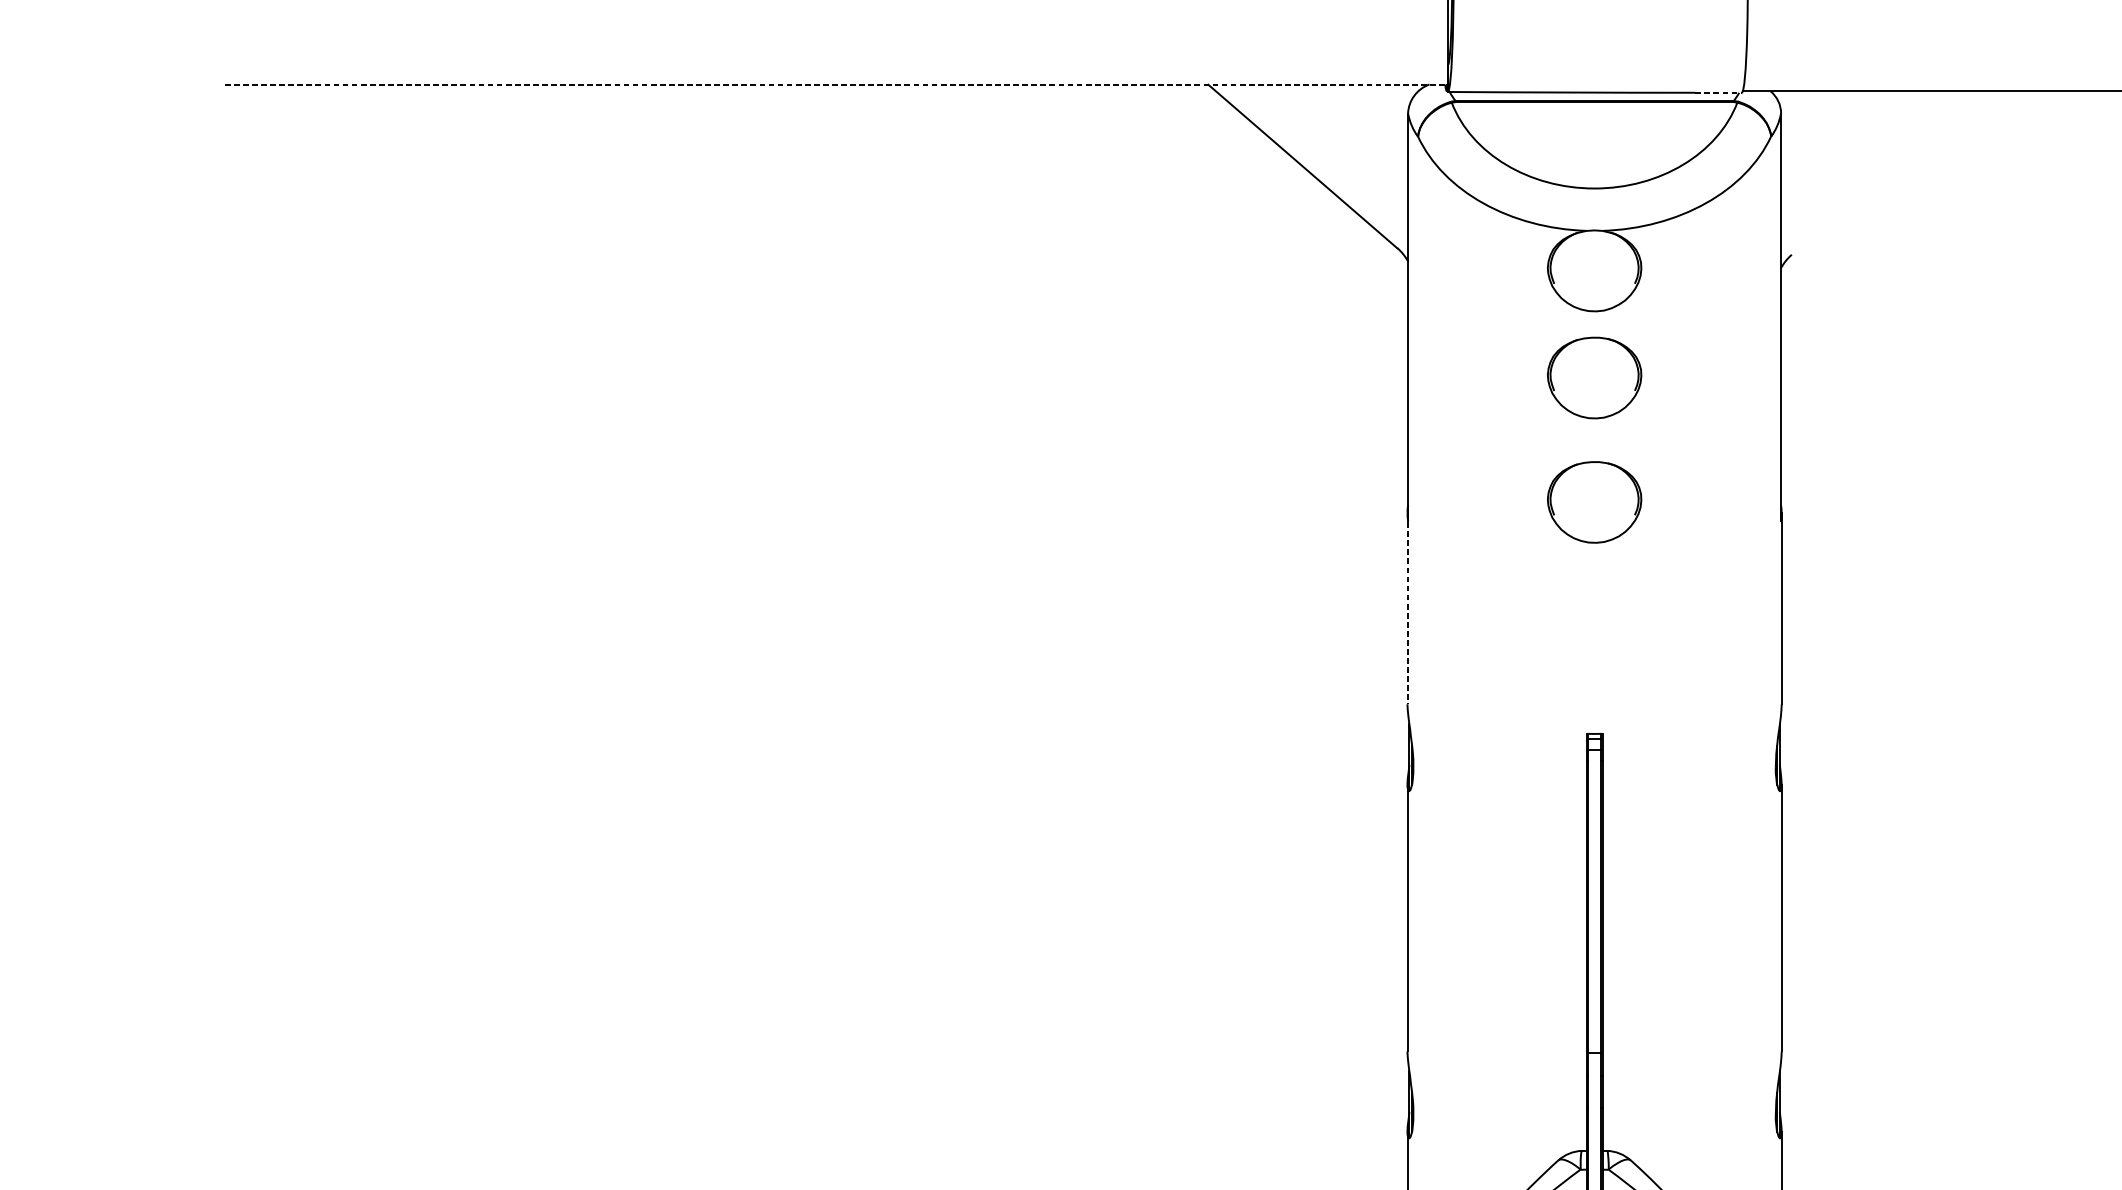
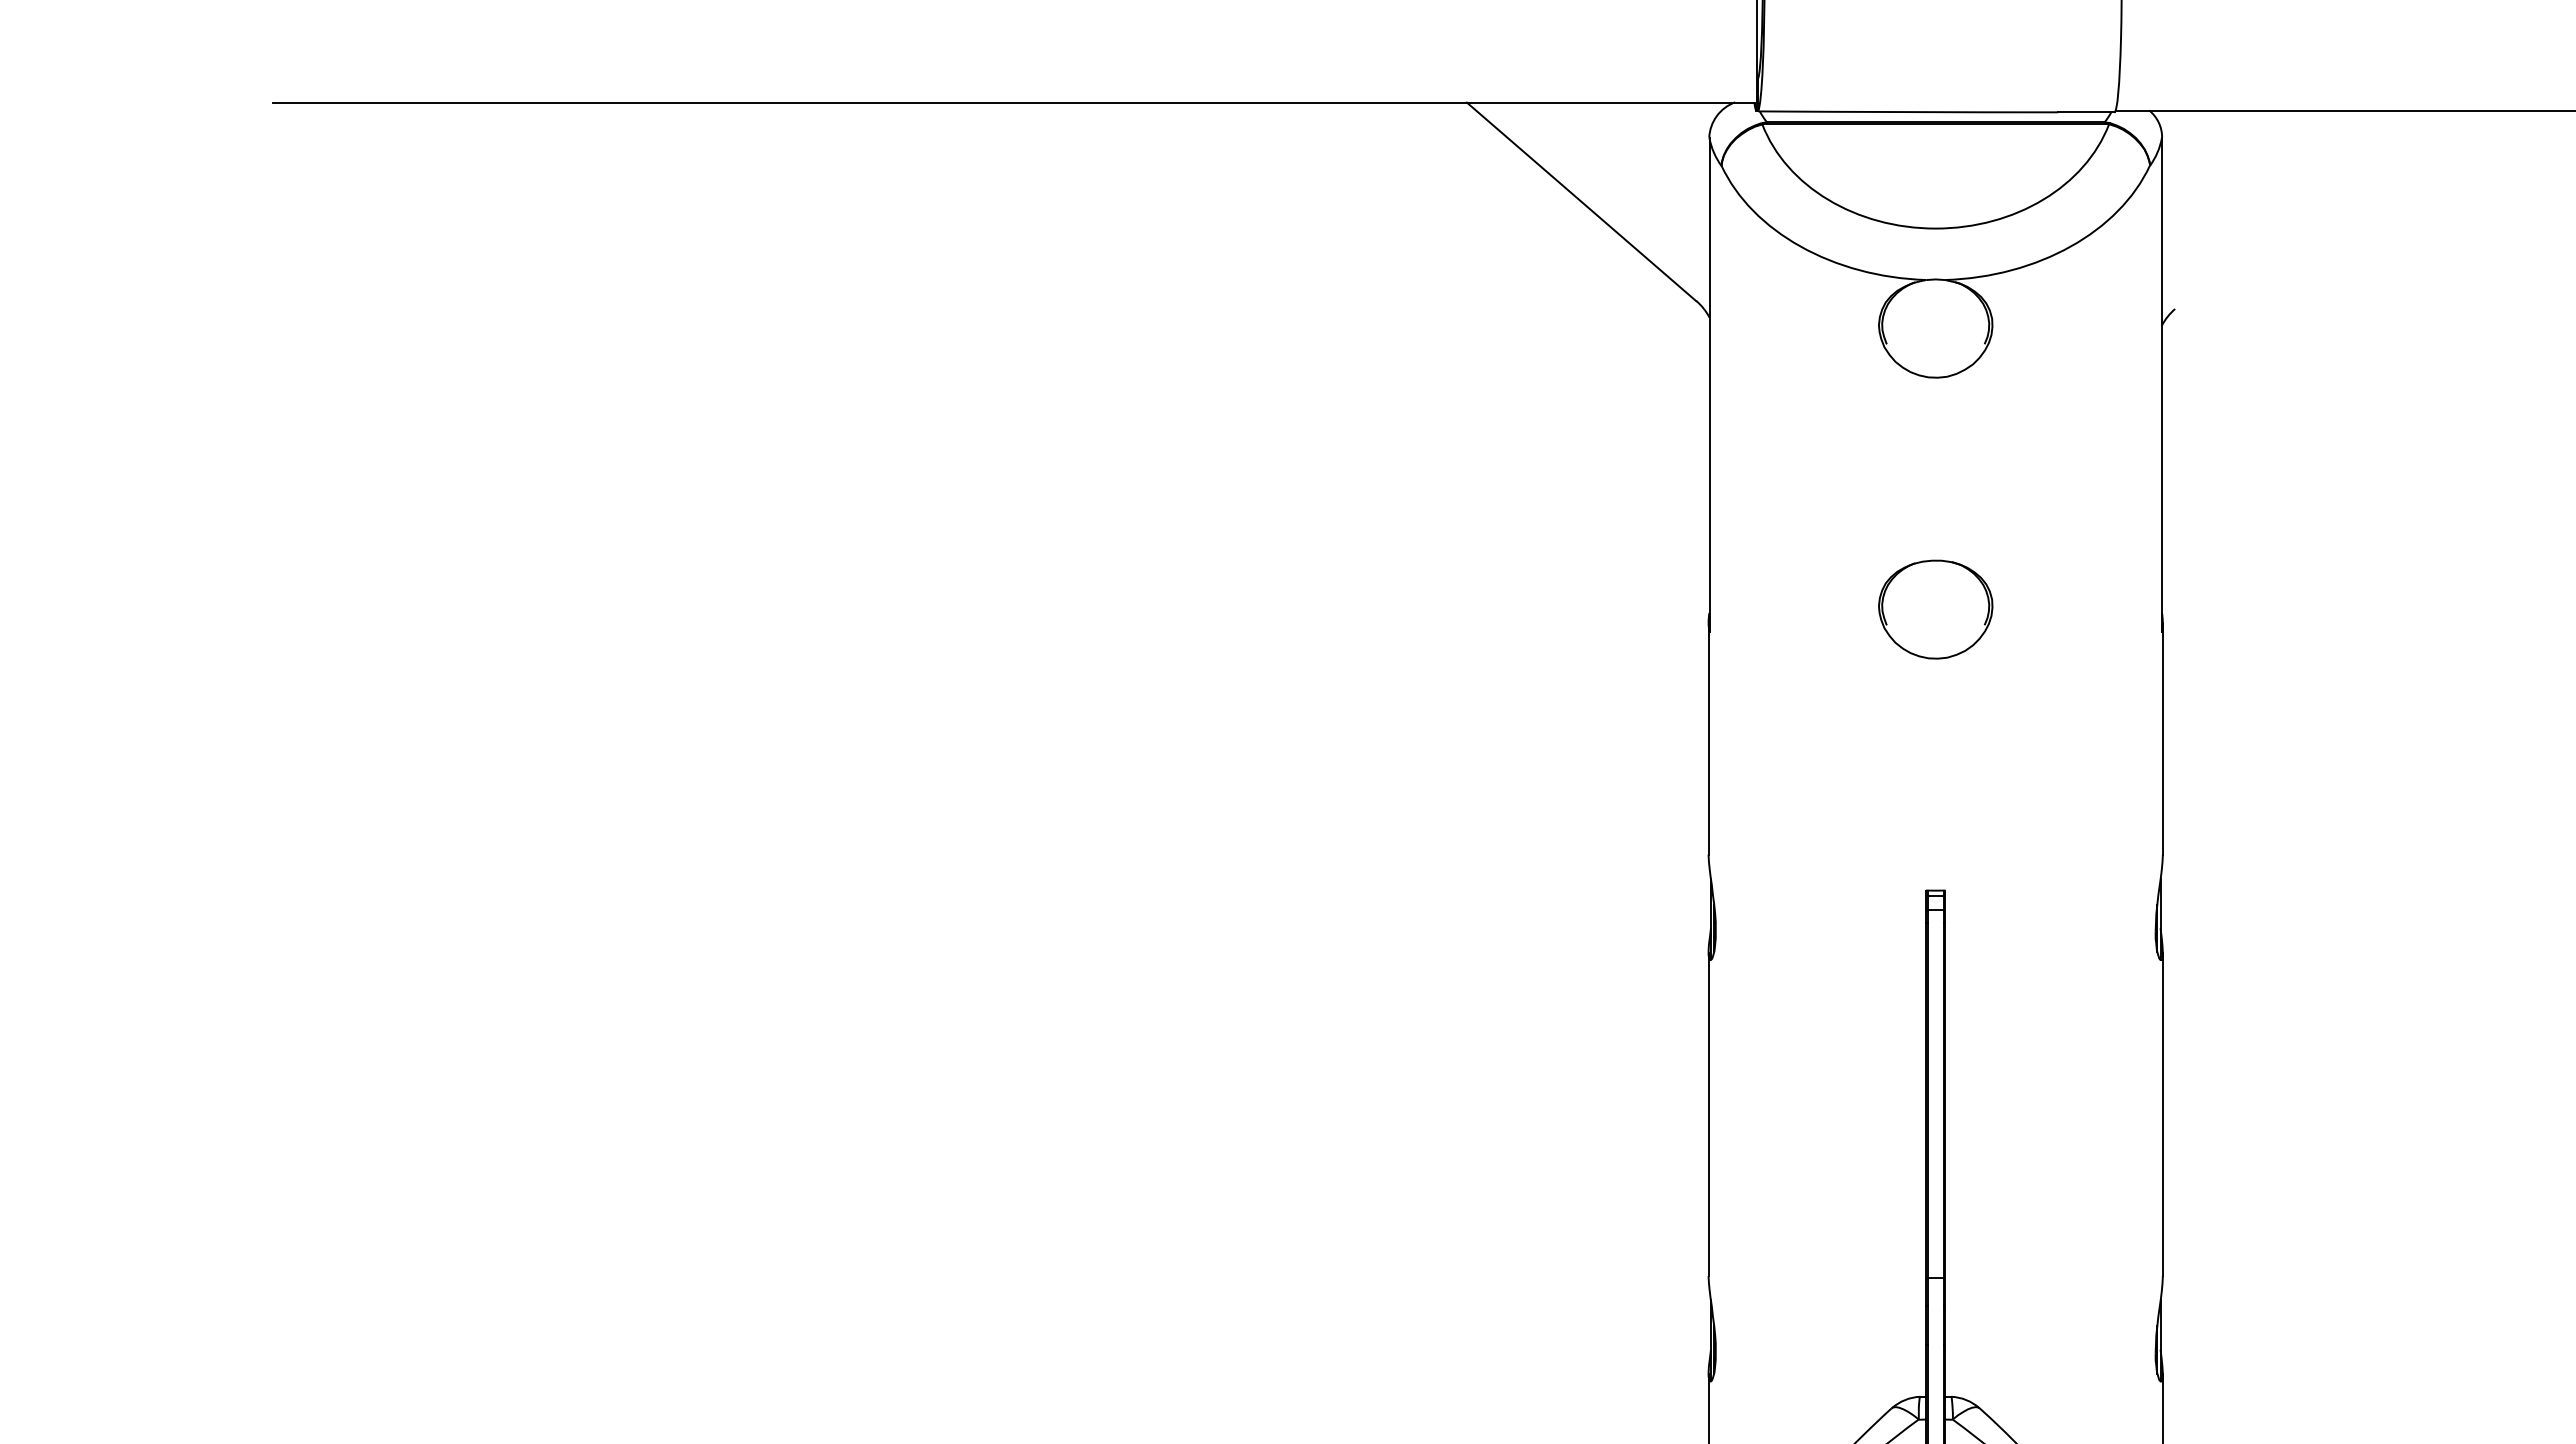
line: (836, 84) -> (1015, 102), dashed -> solid
line: (1718, 92) -> (2086, 112), dashed -> solid
part: (1594, 377) -> (1935, 458), removed
line: (1407, 608) -> (1708, 738), dashed -> solid

